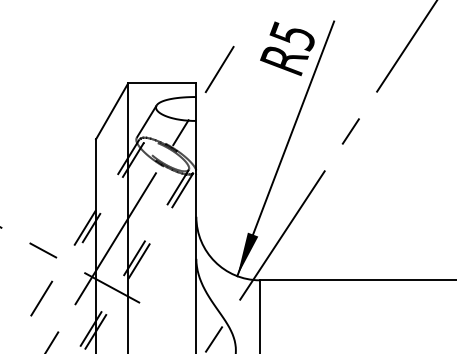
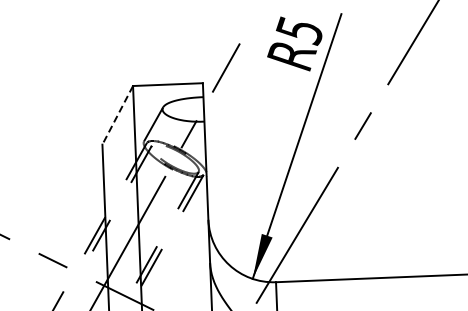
line: (111, 111) -> (117, 115), solid -> dashed

